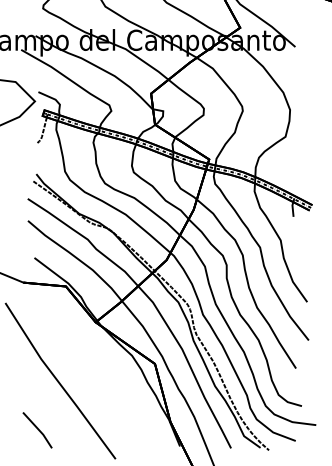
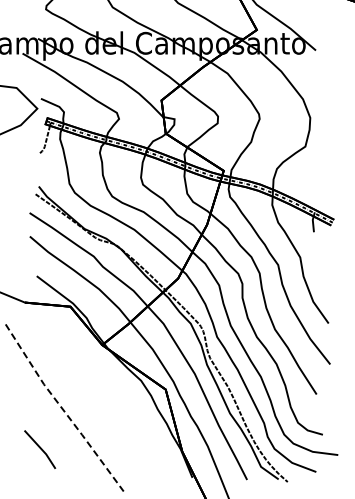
line: (59, 382) -> (63, 409), solid -> dashed
line: (37, 430) -> (40, 449), moved

